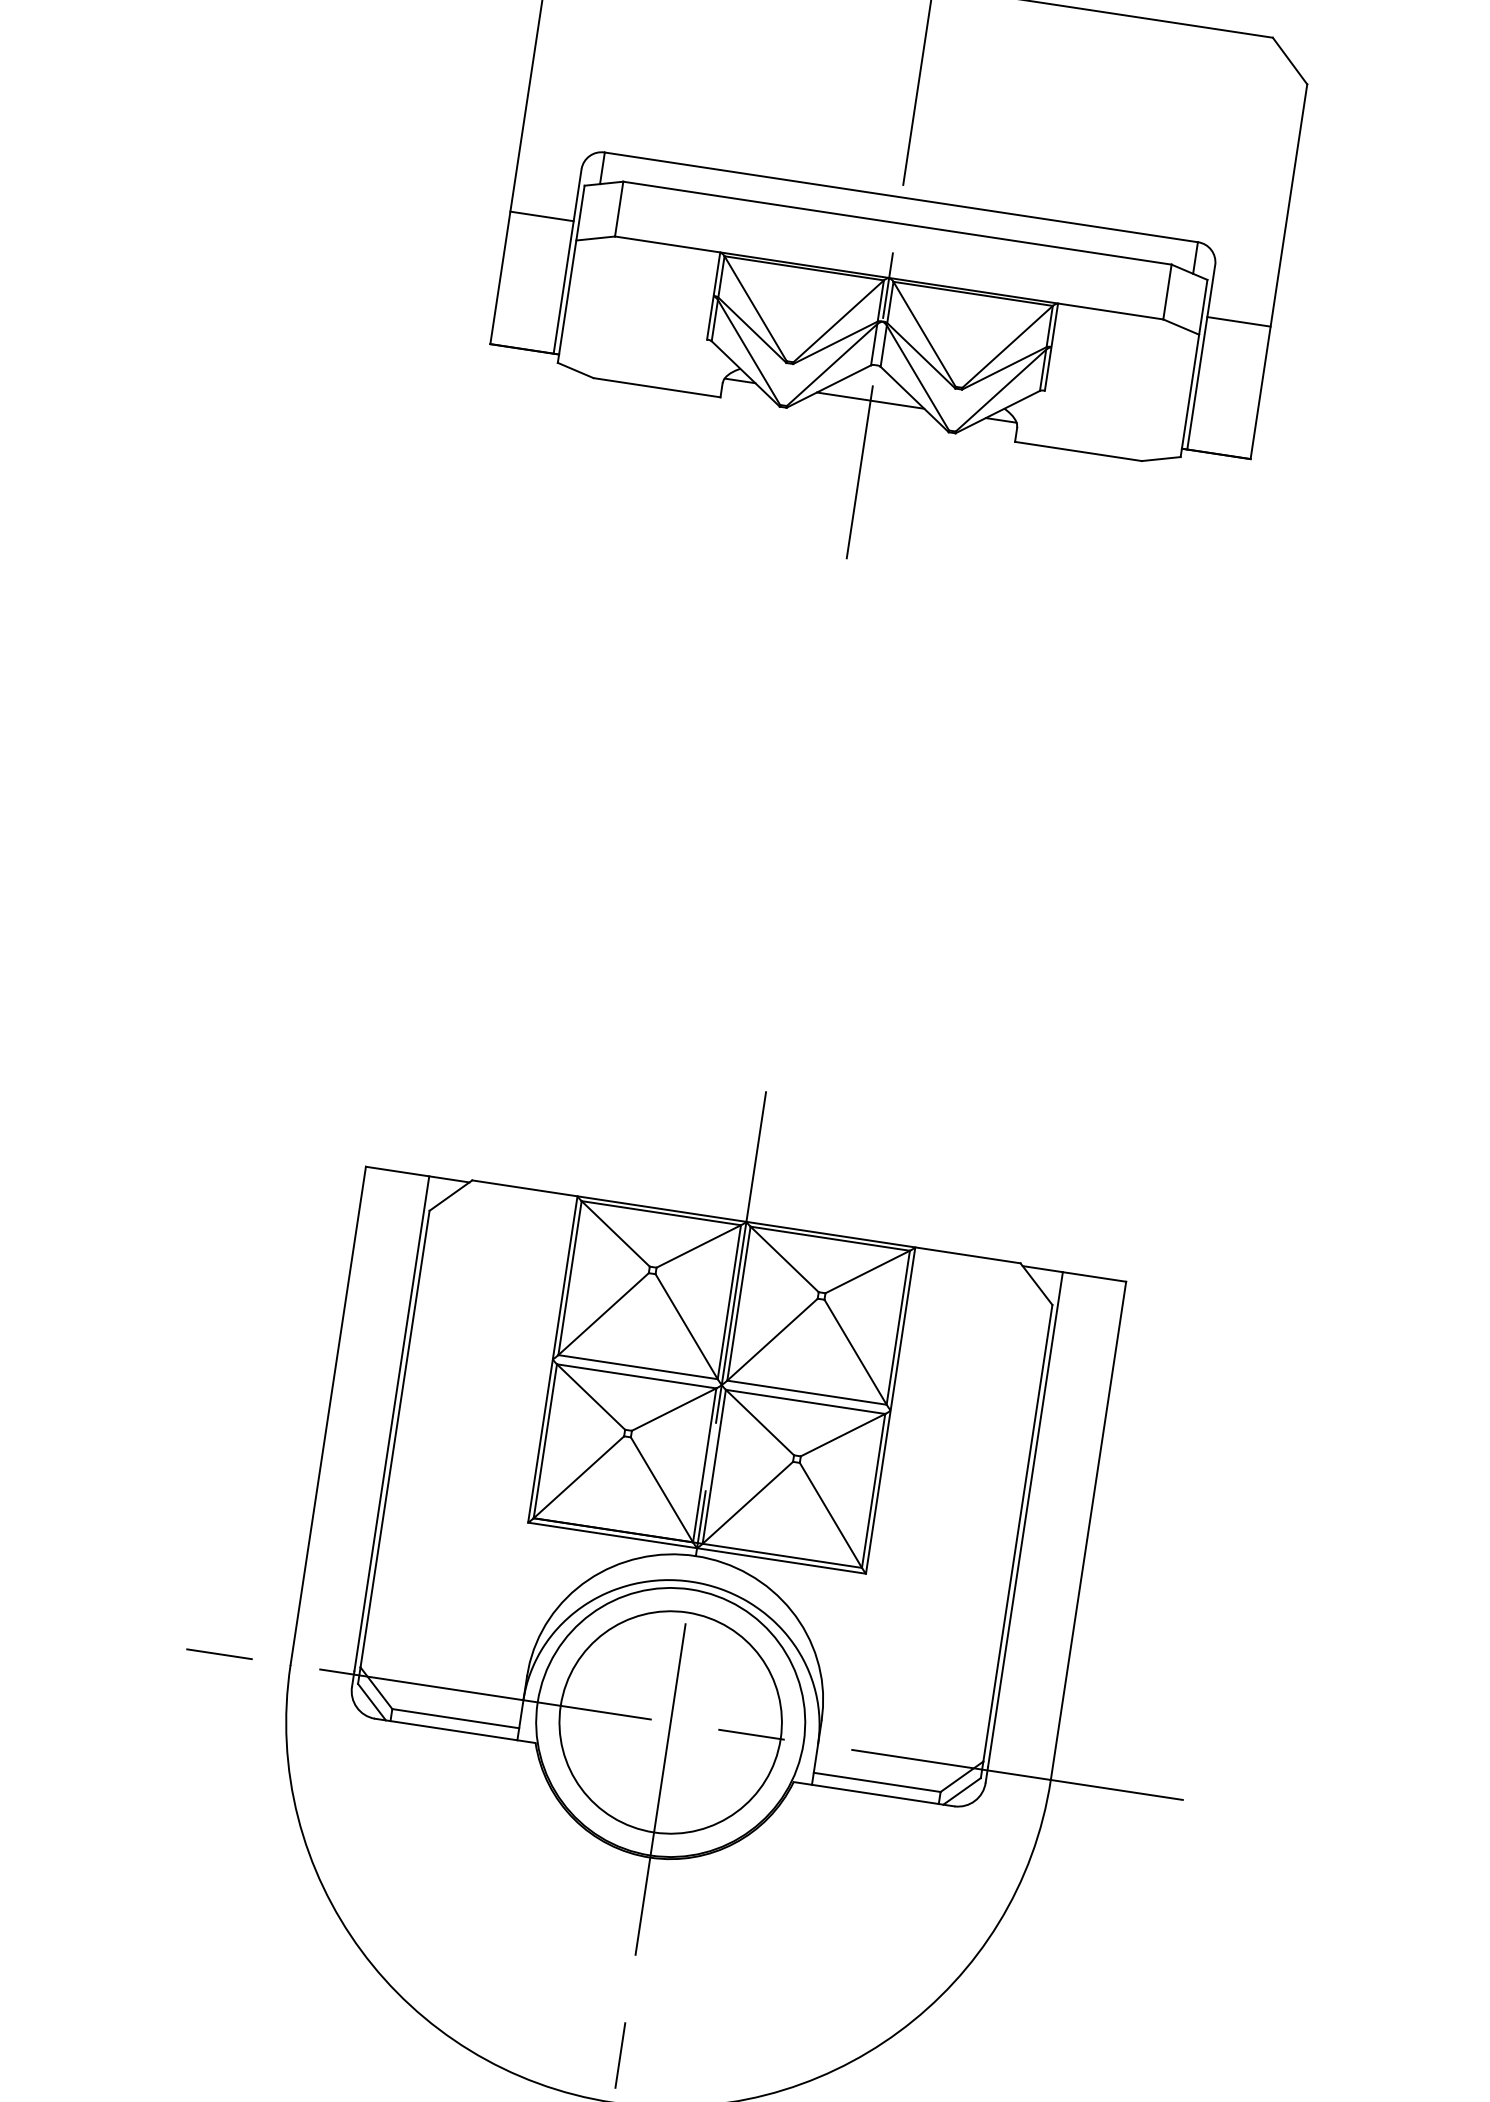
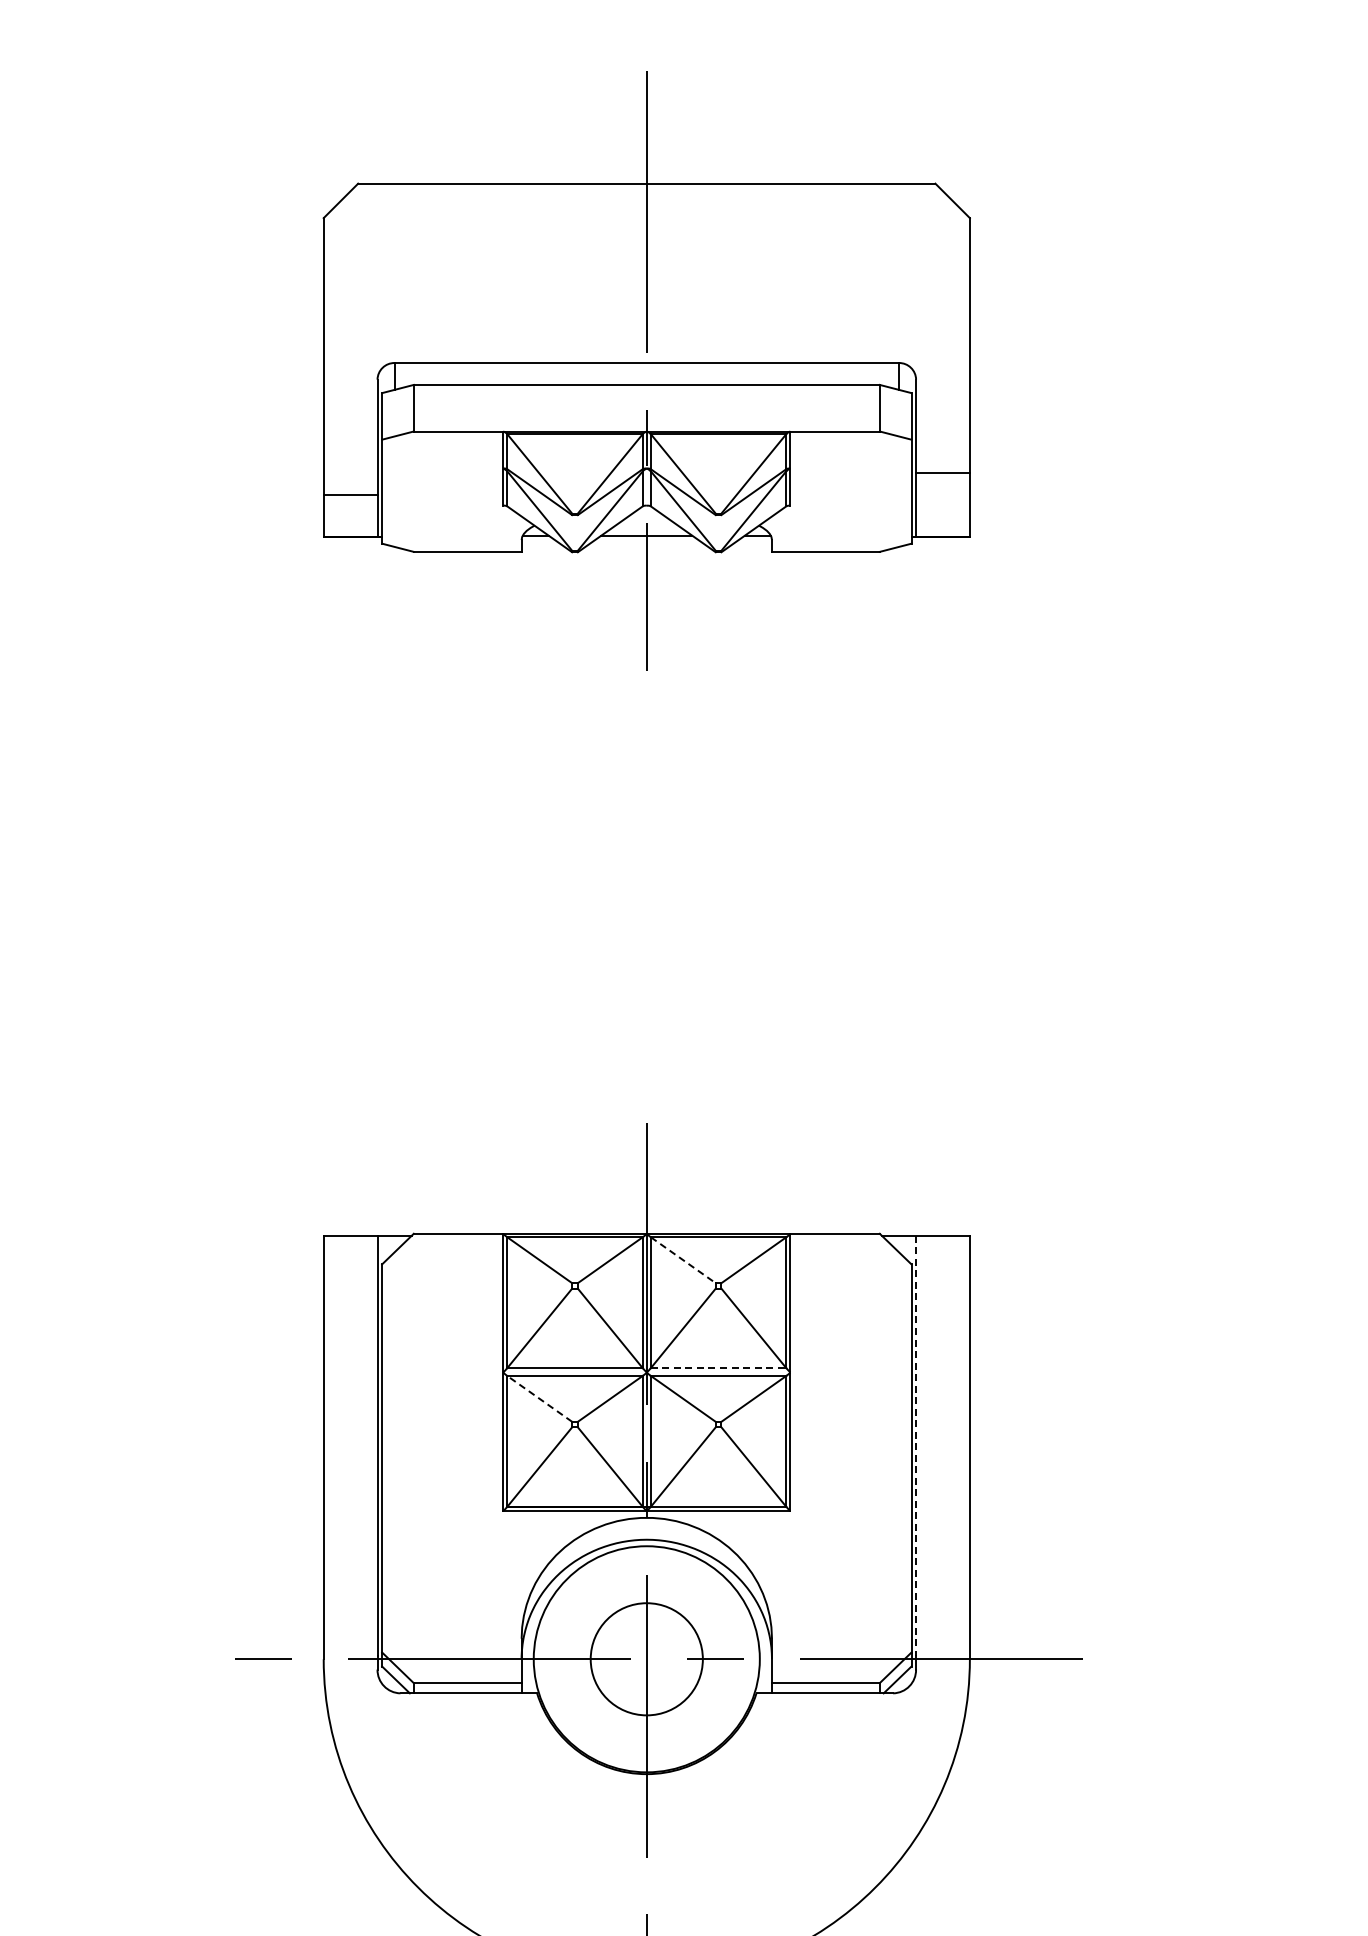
line: (541, 217) -> (350, 495), moved
line: (1238, 322) -> (942, 473), moved
line: (784, 1259) -> (683, 1260), solid -> dashed
line: (806, 1393) -> (718, 1368), solid -> dashed
line: (590, 1396) -> (539, 1398), solid -> dashed
line: (1025, 1520) -> (916, 1446), solid -> dashed
circle: (670, 1721) -> (646, 1658), size x0.6

